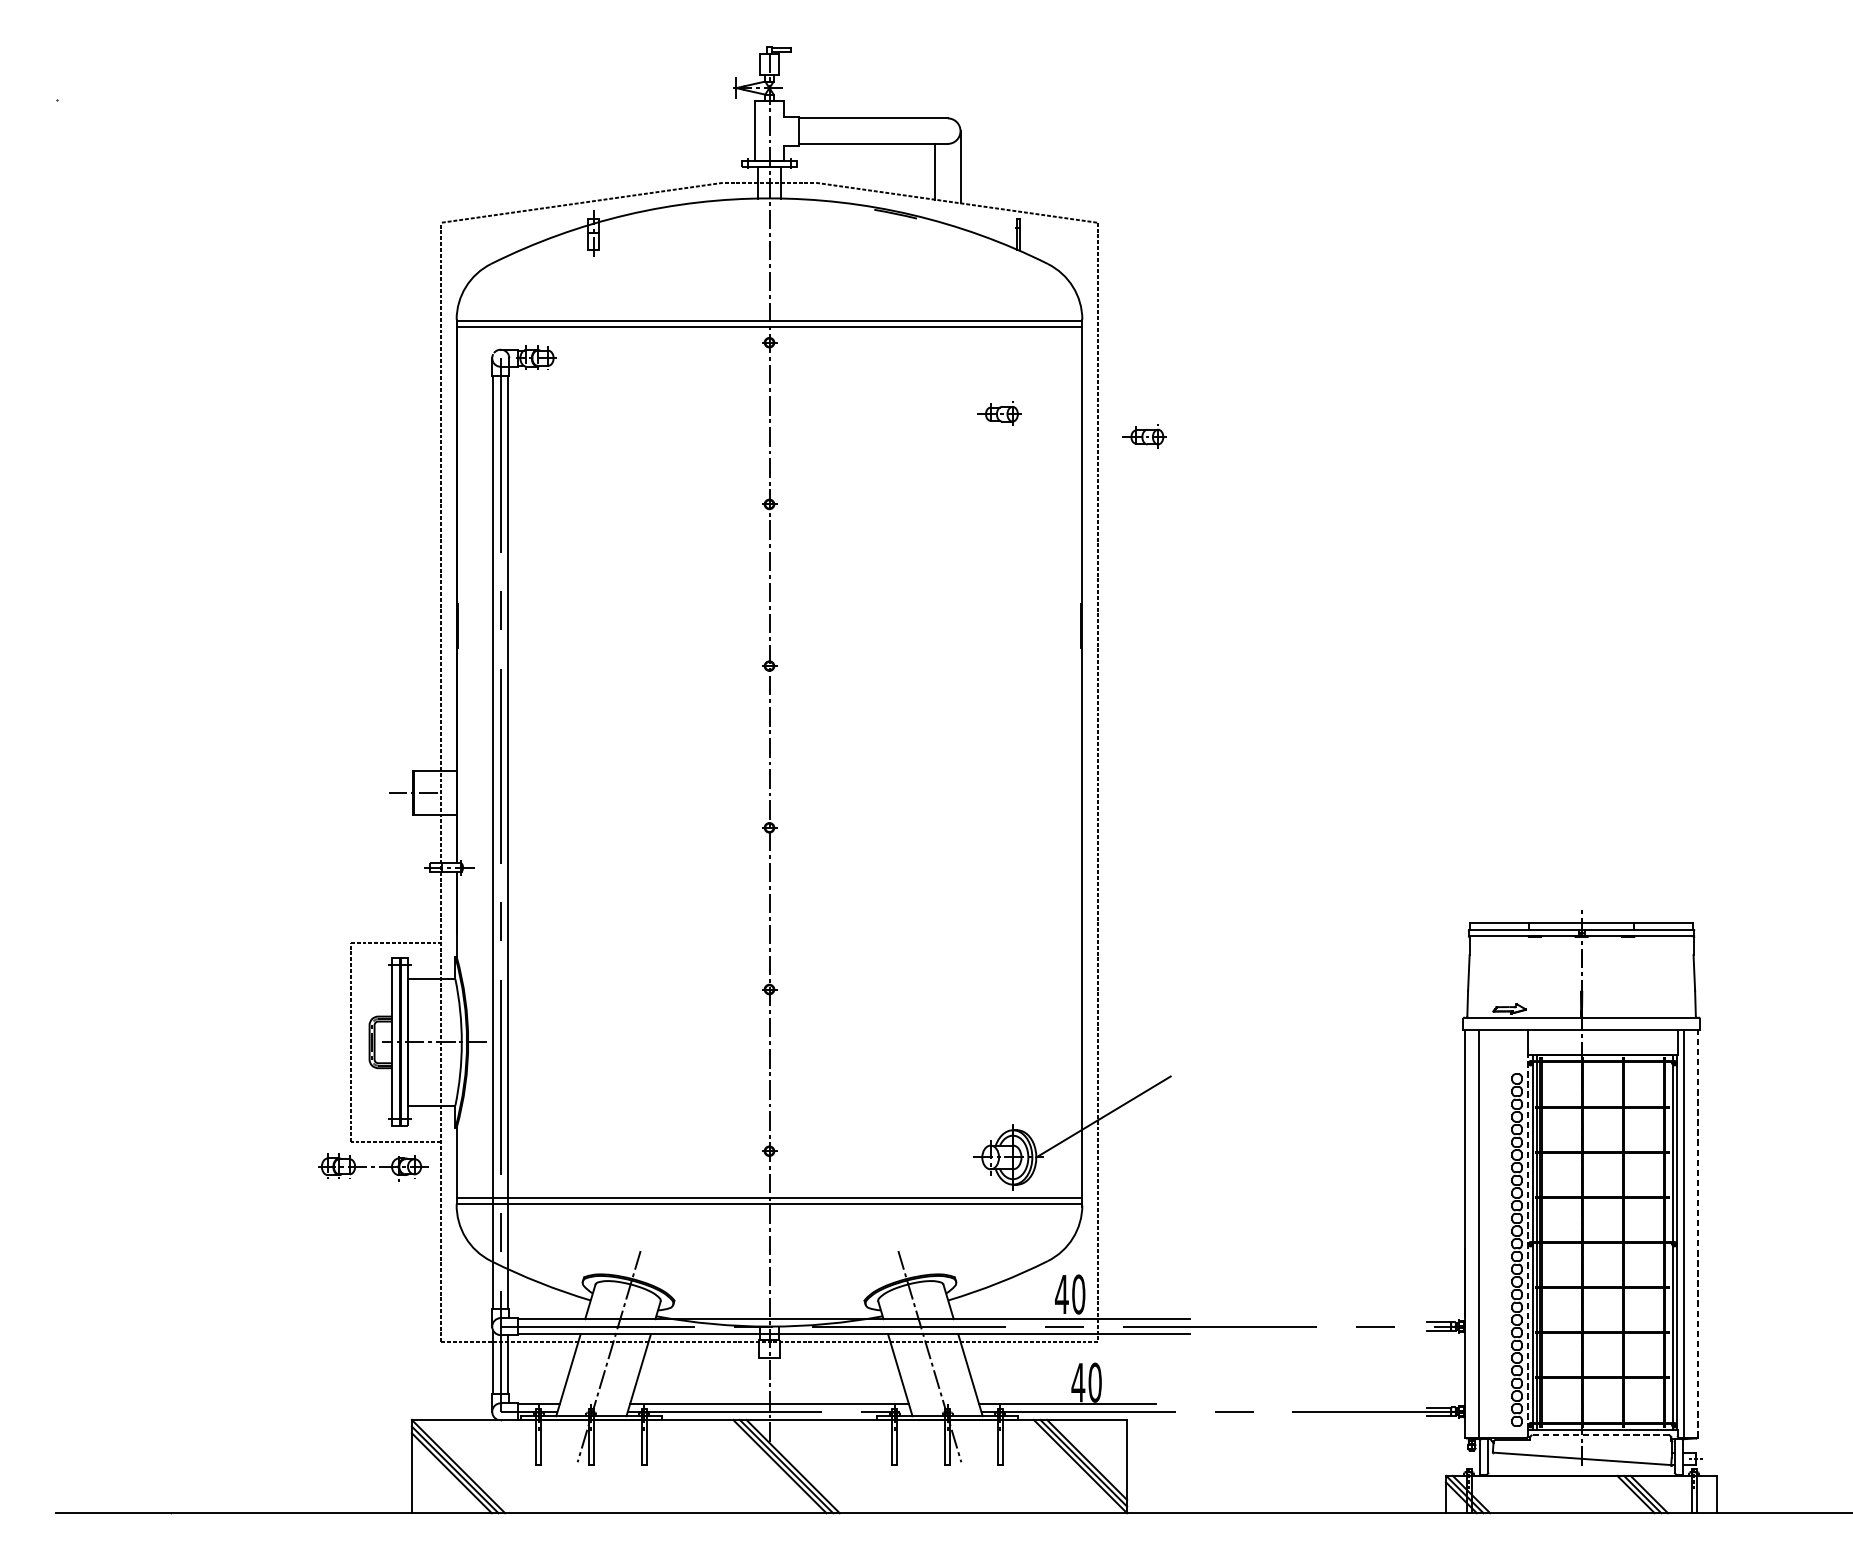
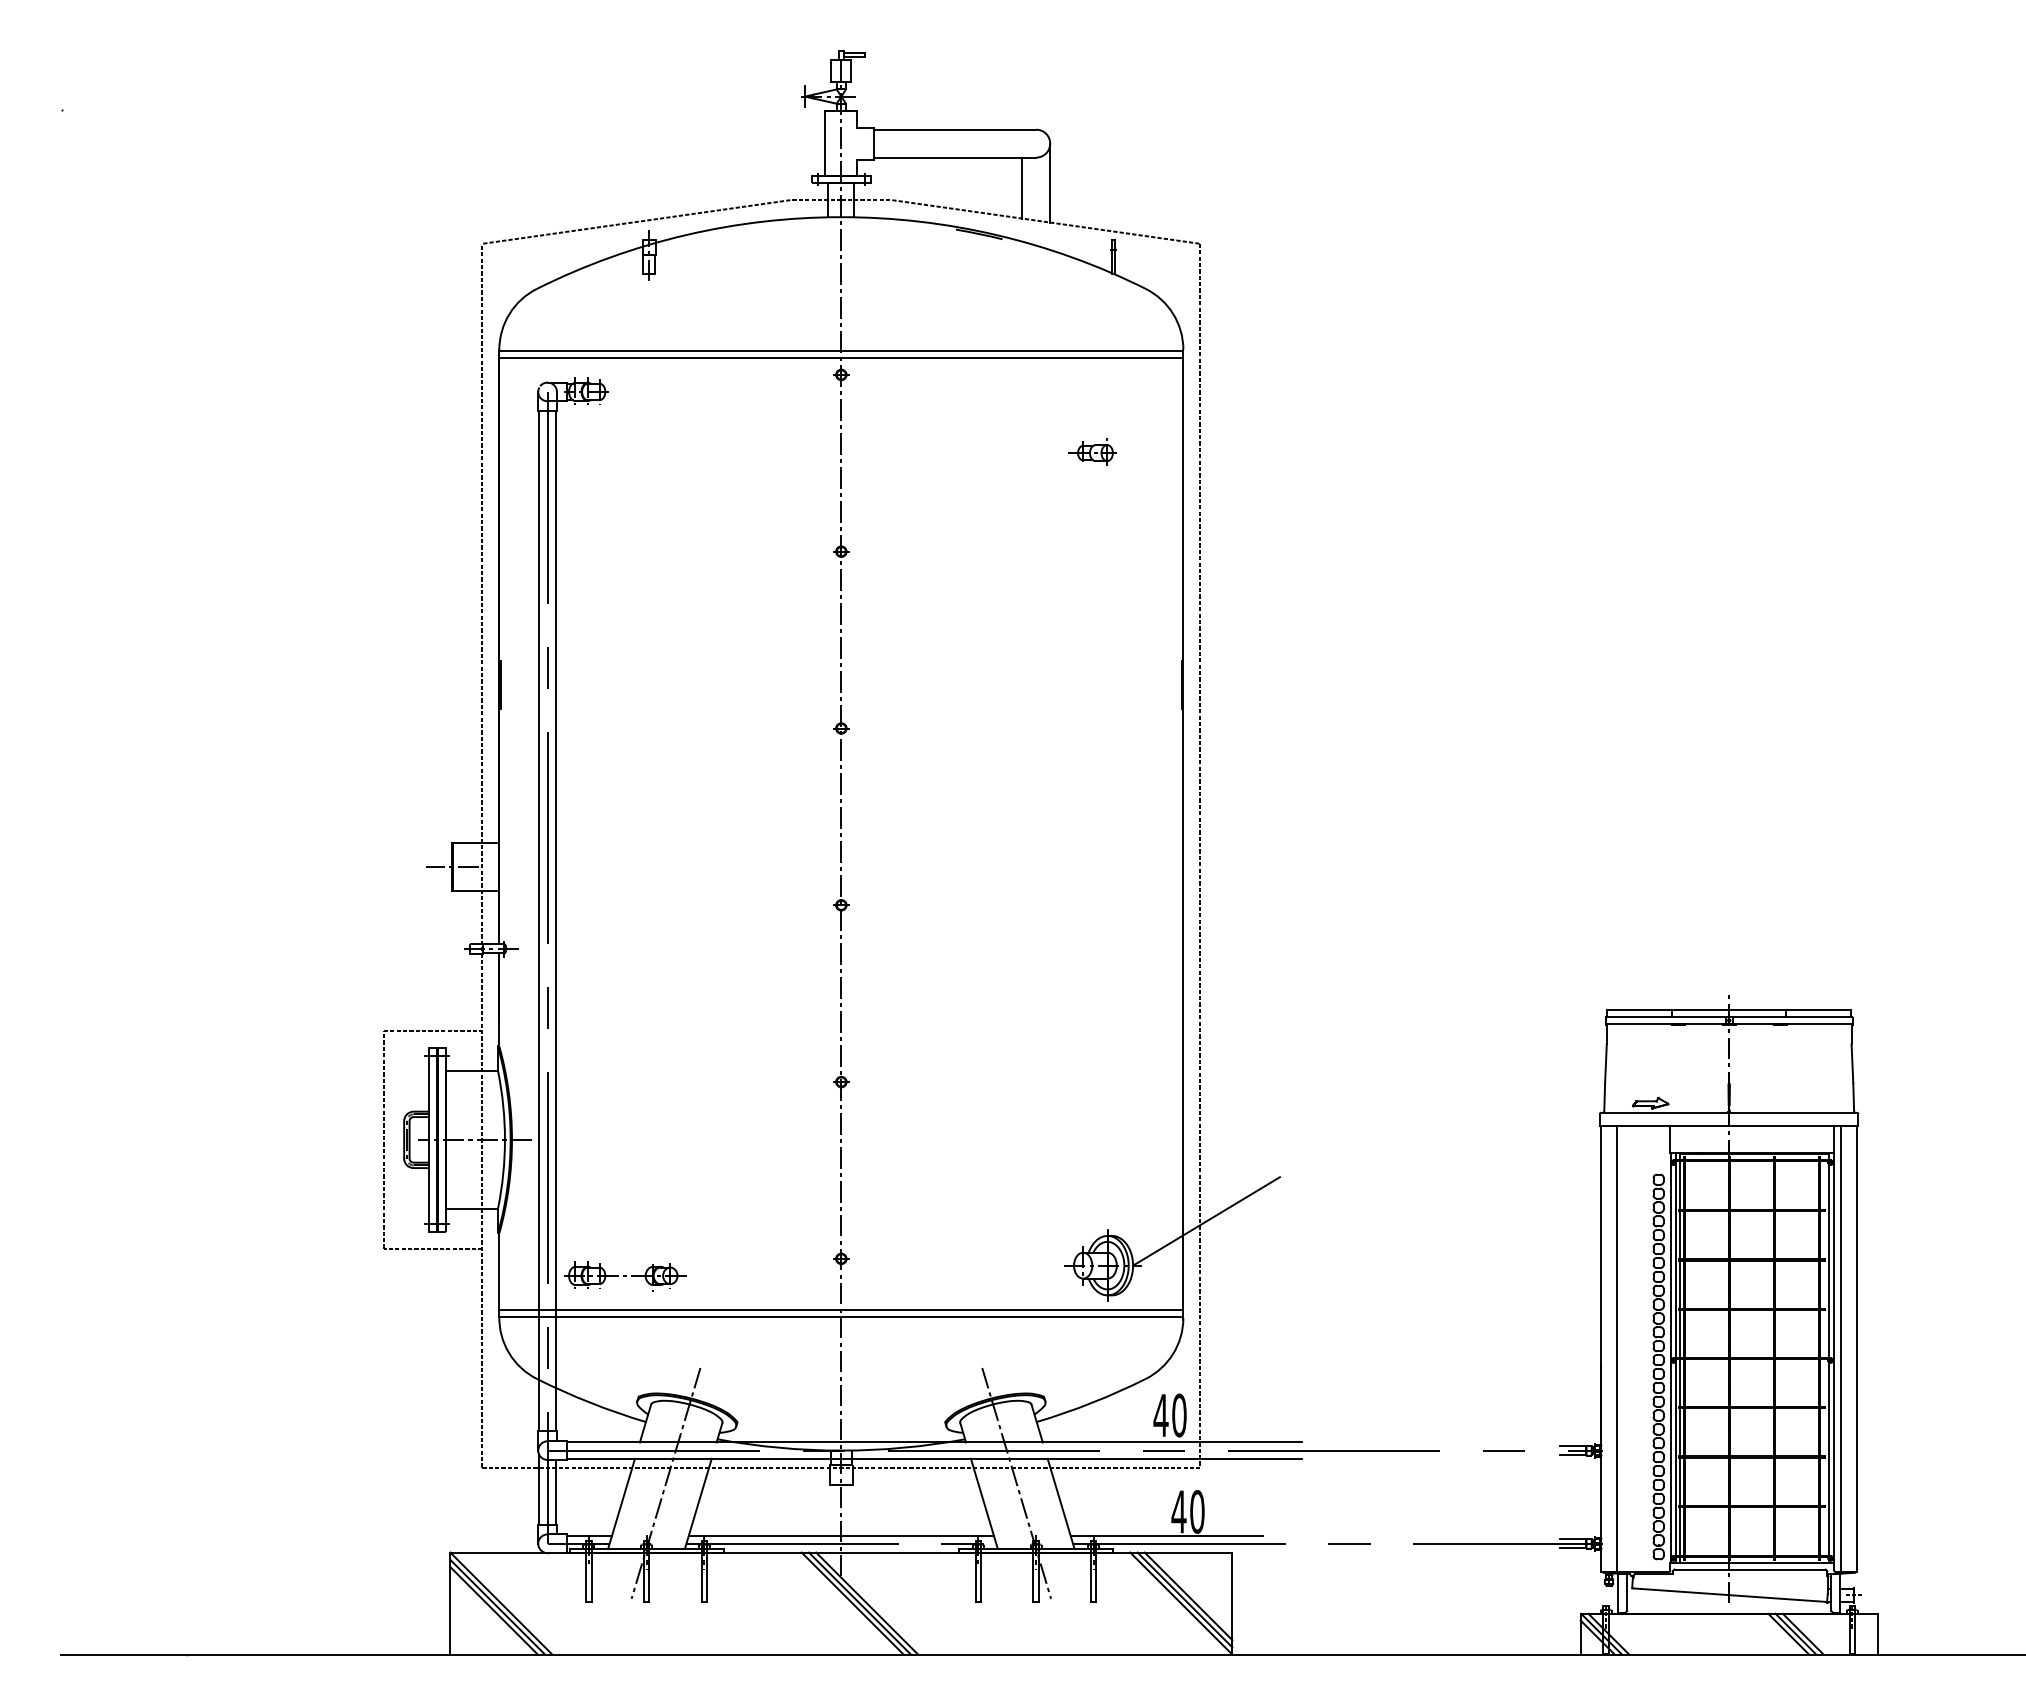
part: (1144, 435) -> (1251, 476), removed
part: (373, 1167) -> (625, 1276), moved
line: (1698, 1234) -> (1856, 1349), dashed -> solid
line: (1527, 1241) -> (1670, 1357), dashed -> solid
line: (1601, 1435) -> (1750, 1569), dashed -> solid

